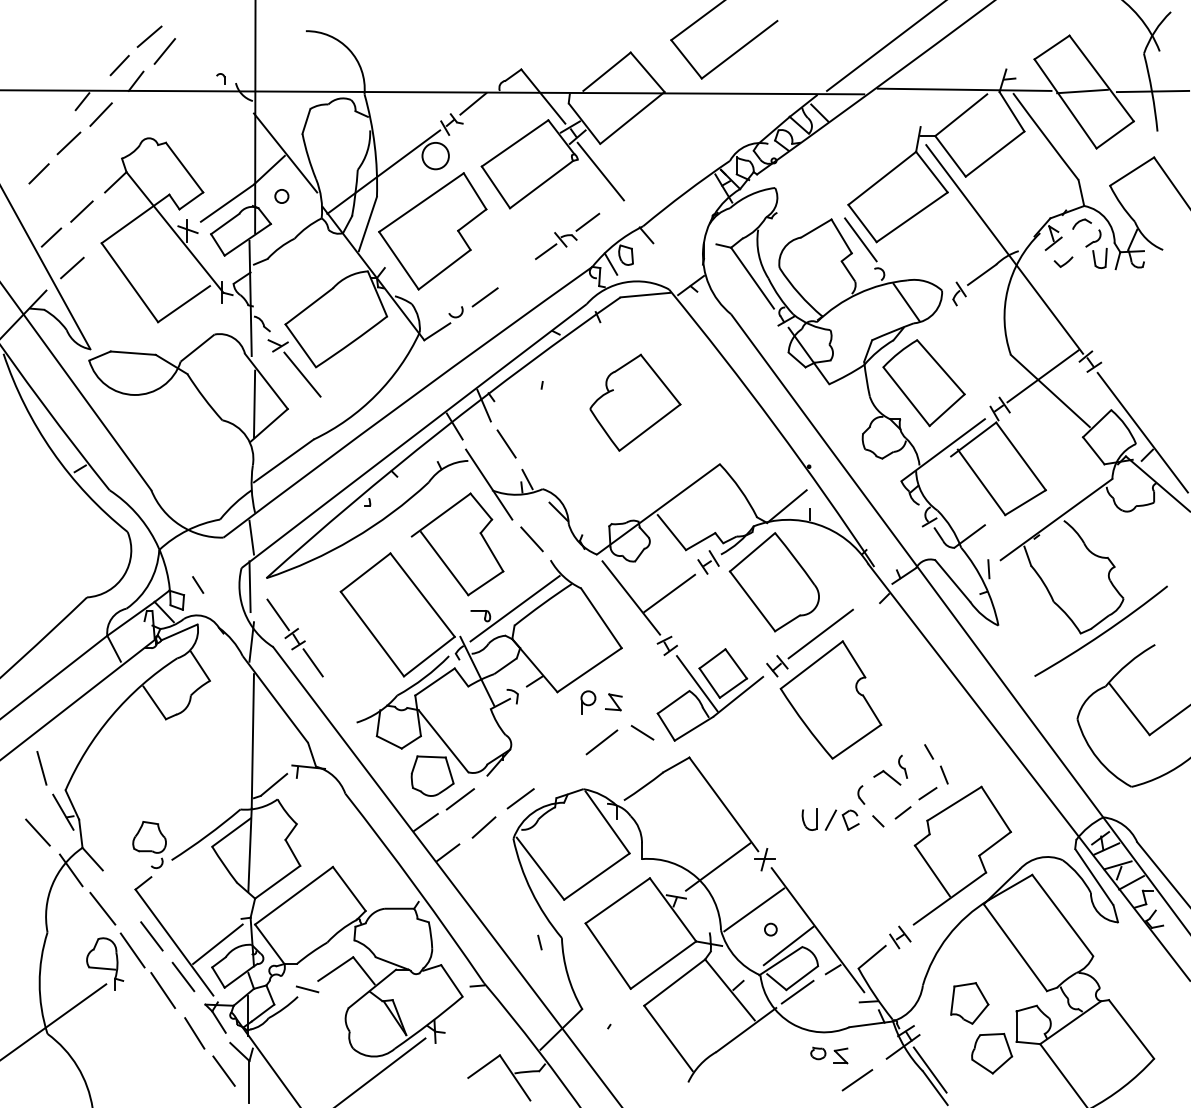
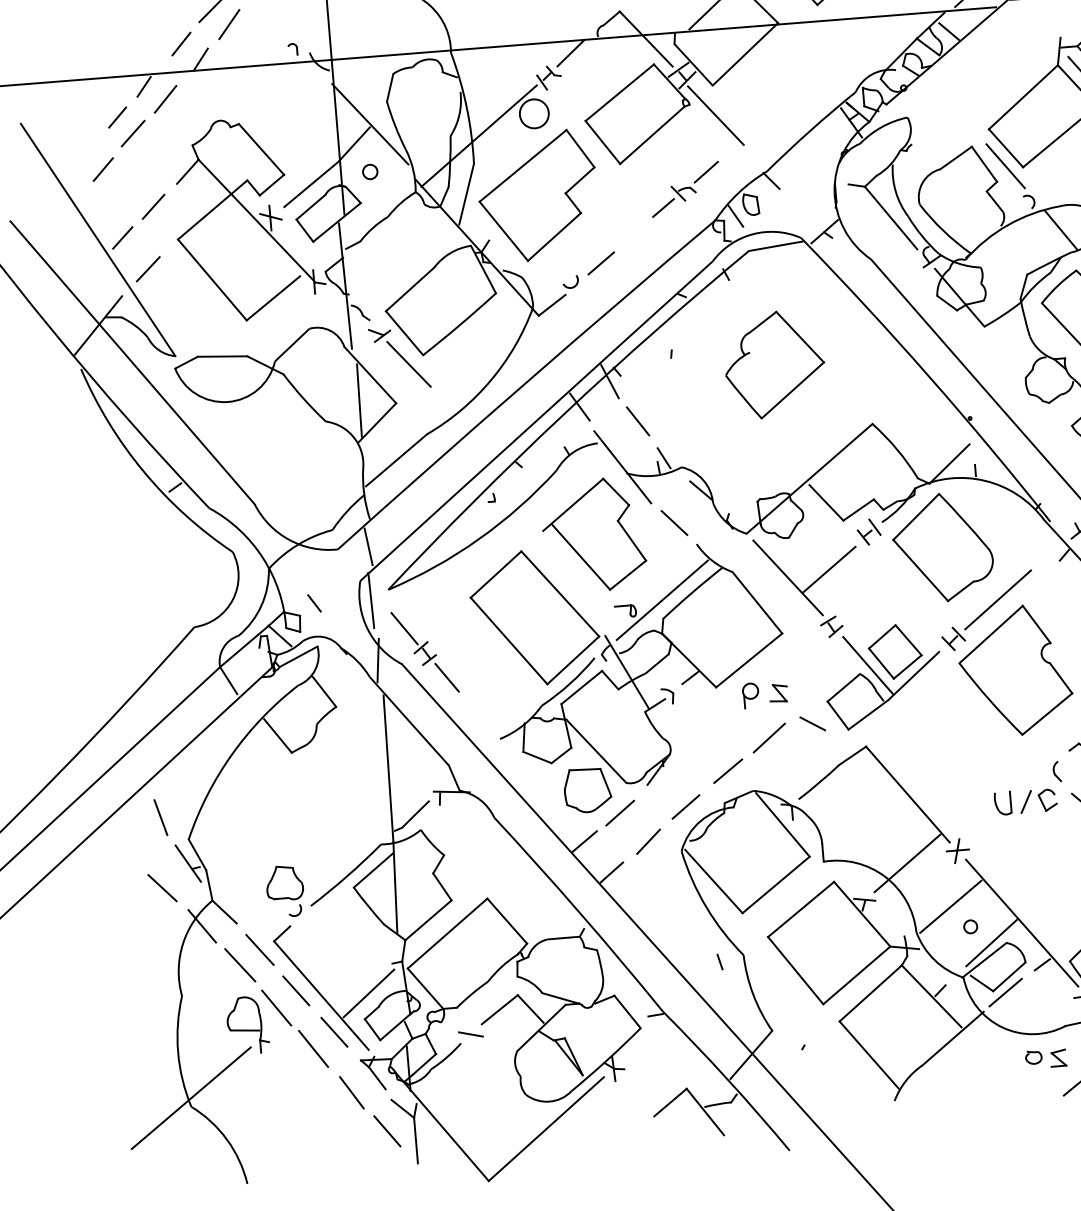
line: (55, 127) -> (117, 117), added
line: (561, 769) -> (727, 771), added
line: (121, 896) -> (259, 950), added

